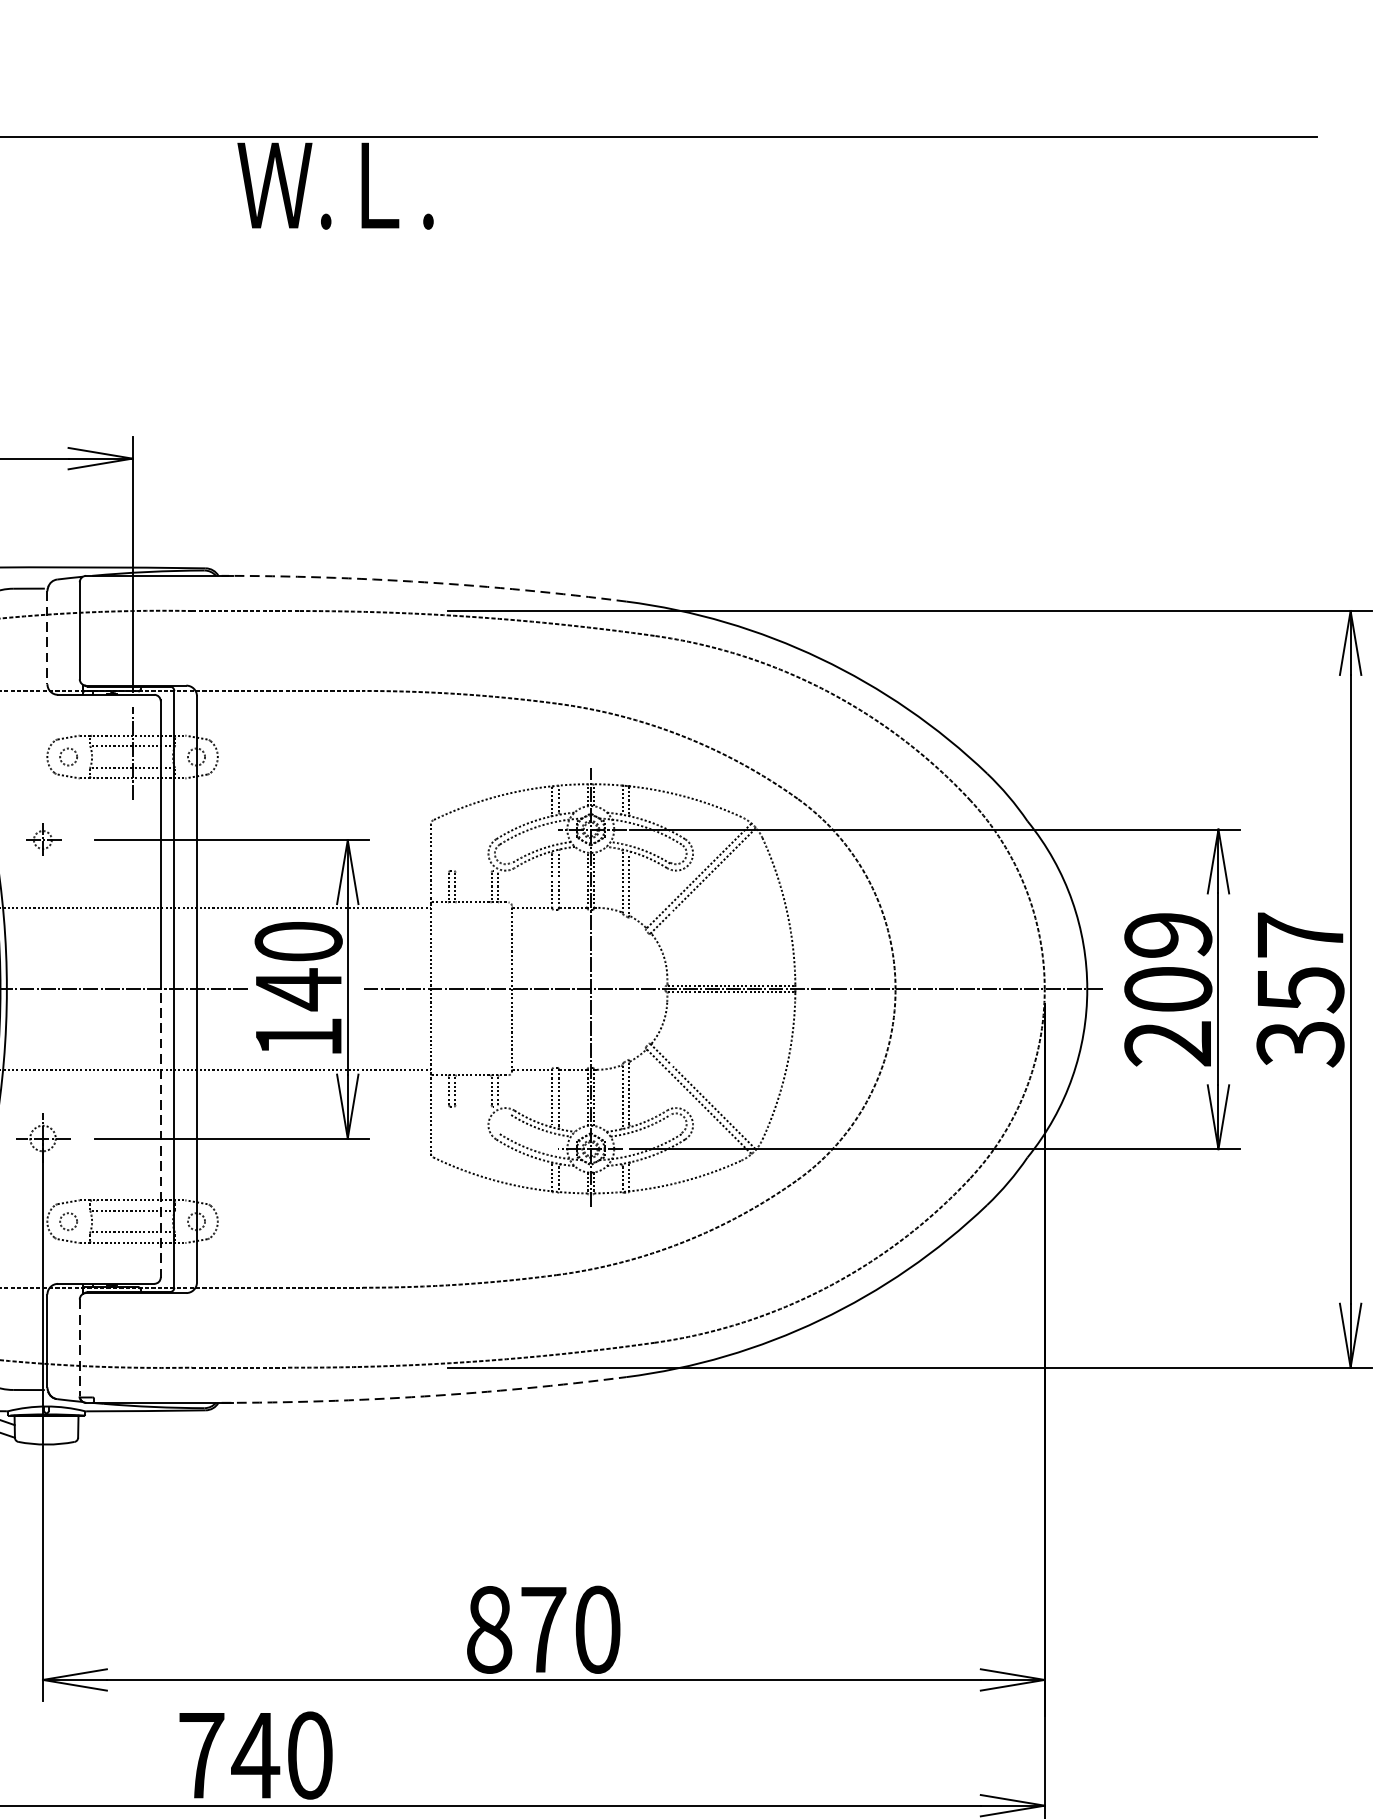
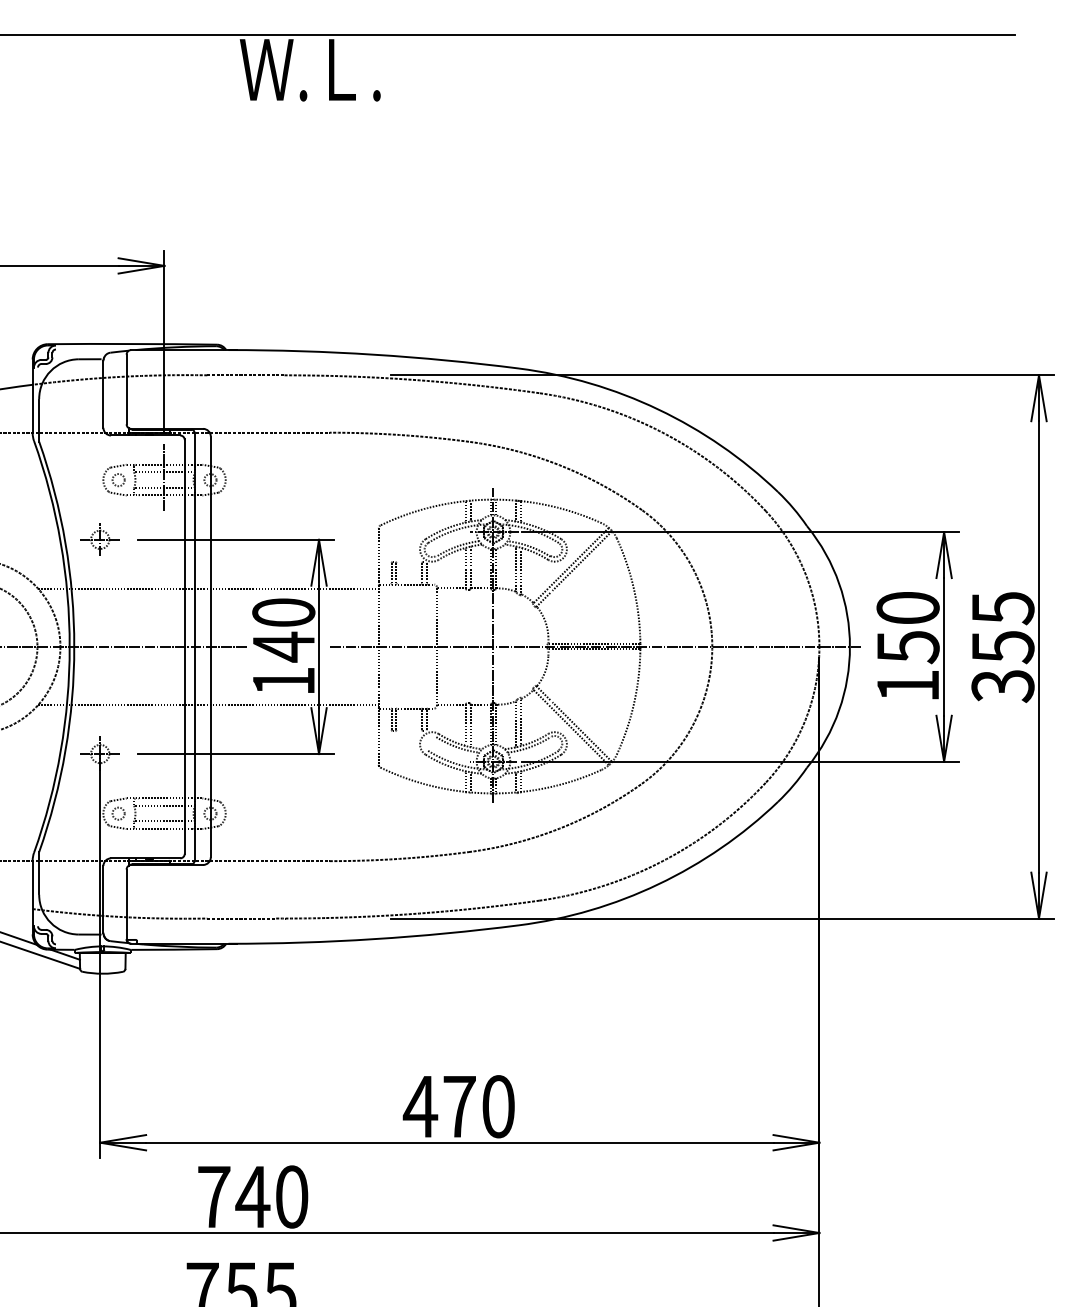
arc: (425, 582) -> (374, 354), dashed -> solid
line: (47, 639) -> (103, 395), dashed -> solid
part: (41, 839) -> (99, 539), size x1.43
text: (1301, 935) -> (1003, 608), 357 -> 355
text: (1167, 990) -> (907, 647), 209 -> 150
line: (160, 1133) -> (184, 750), dashed -> solid
line: (79, 1348) -> (126, 904), dashed -> solid
arc: (425, 1396) -> (374, 939), dashed -> solid
text: (489, 1629) -> (420, 1106), 870 -> 470

